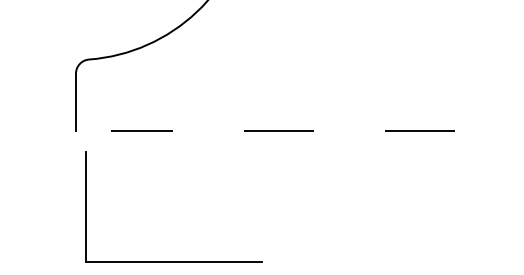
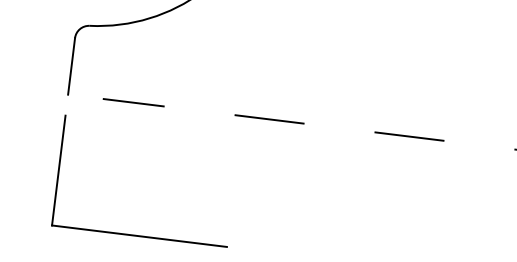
part: (173, 261) -> (138, 235), moved

